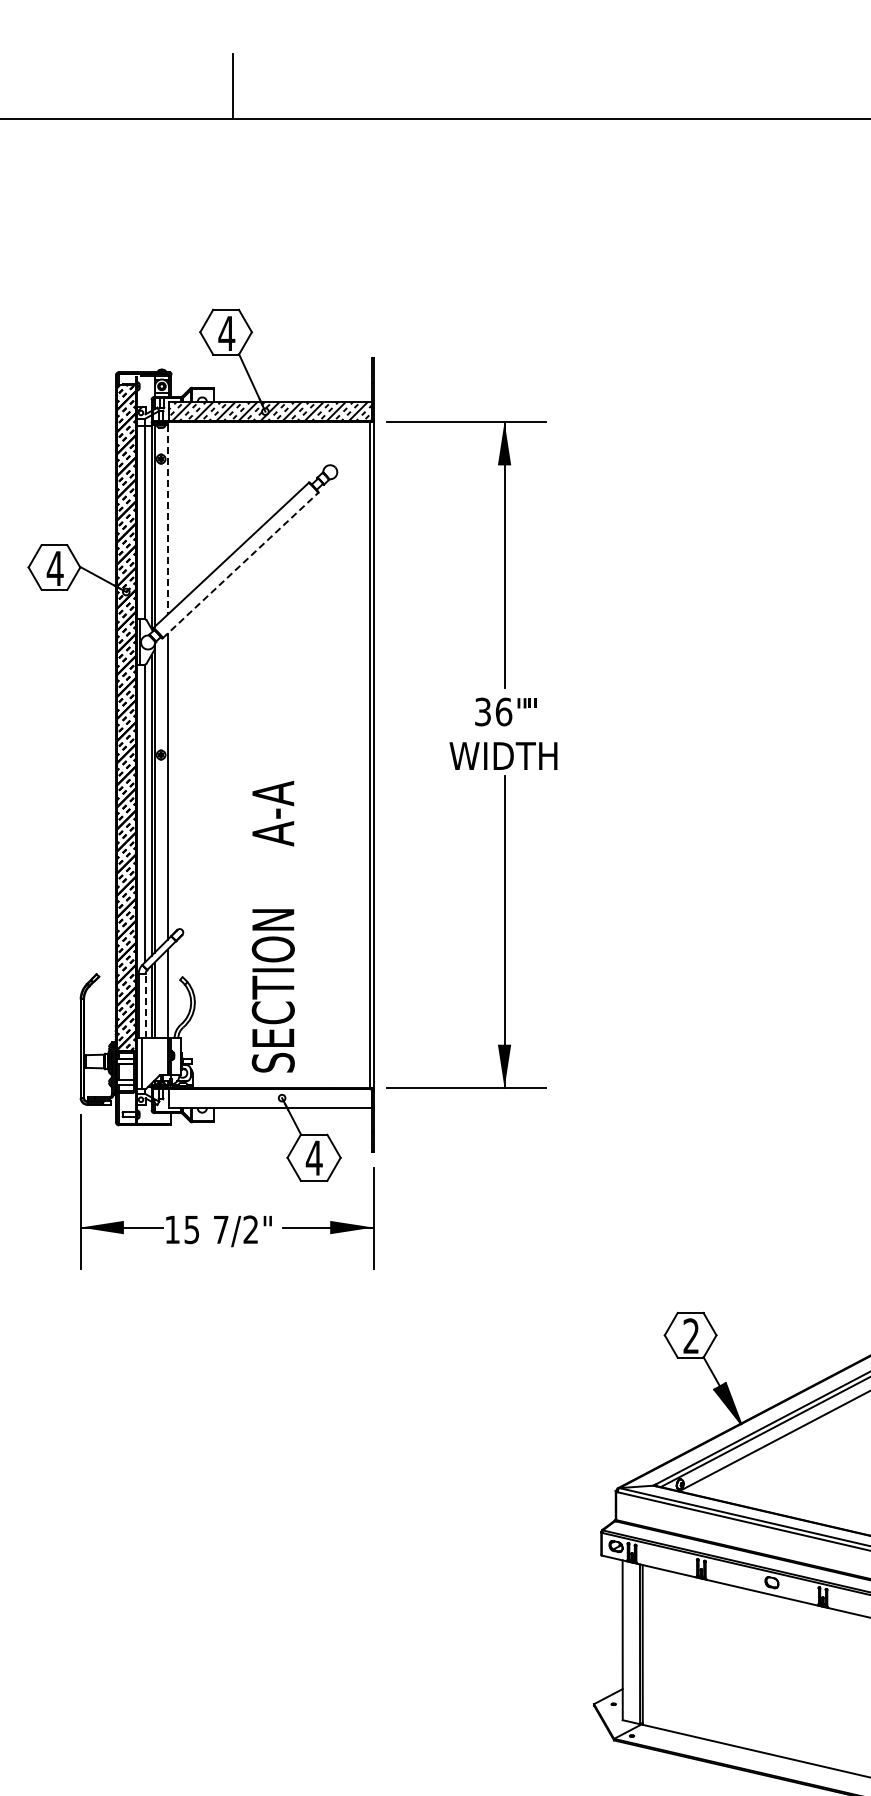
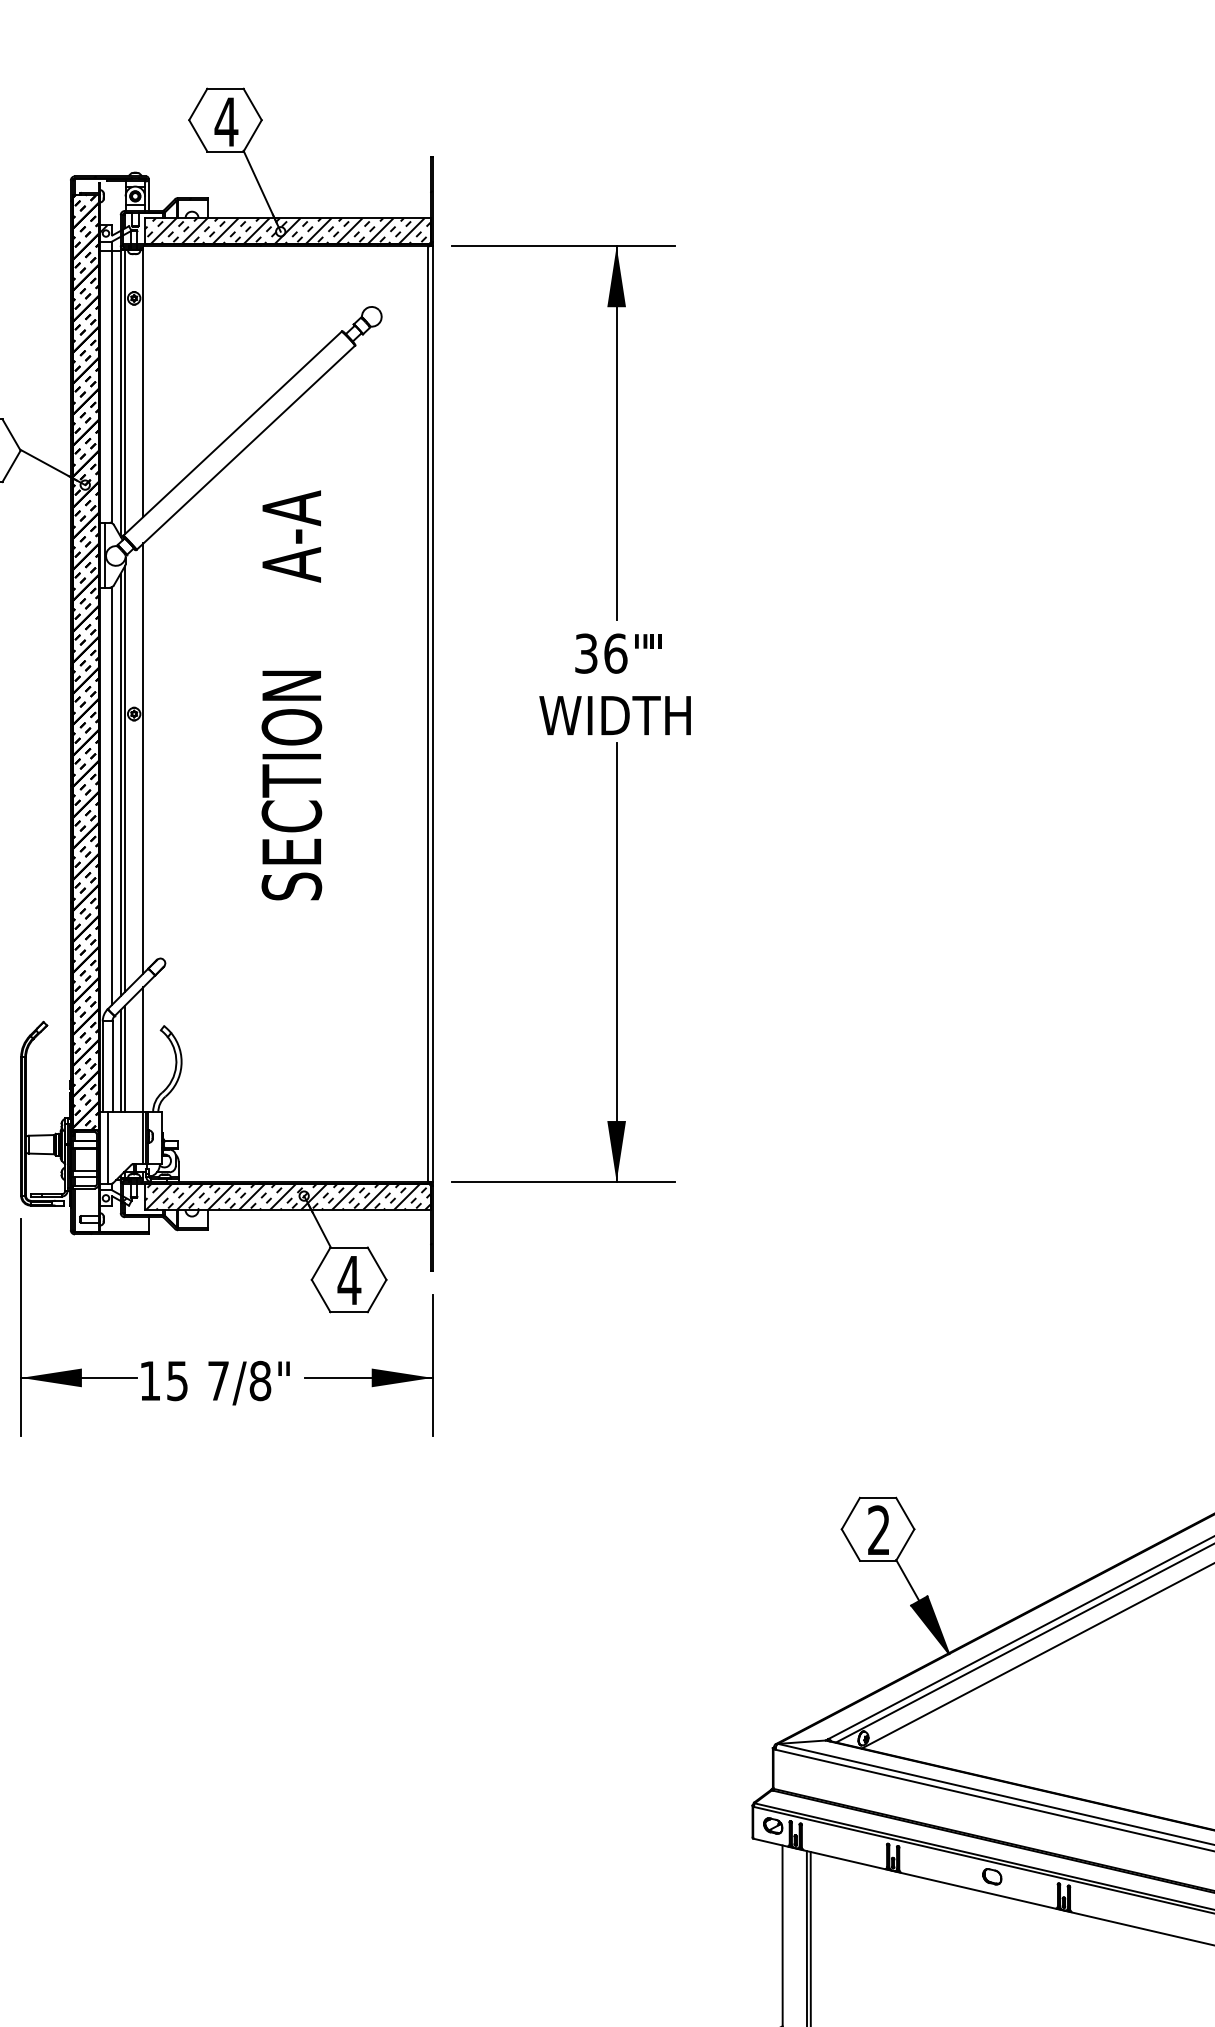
line: (167, 519) -> (143, 383), dashed -> solid
line: (240, 565) -> (245, 447), dashed -> solid
text: (272, 926) -> (290, 695), moved
line: (145, 1005) -> (112, 1065), dashed -> solid
hatch: (270, 1098) -> (287, 1196), added
text: (250, 1229) -> (259, 1380), 7/2" -> 7/8"

